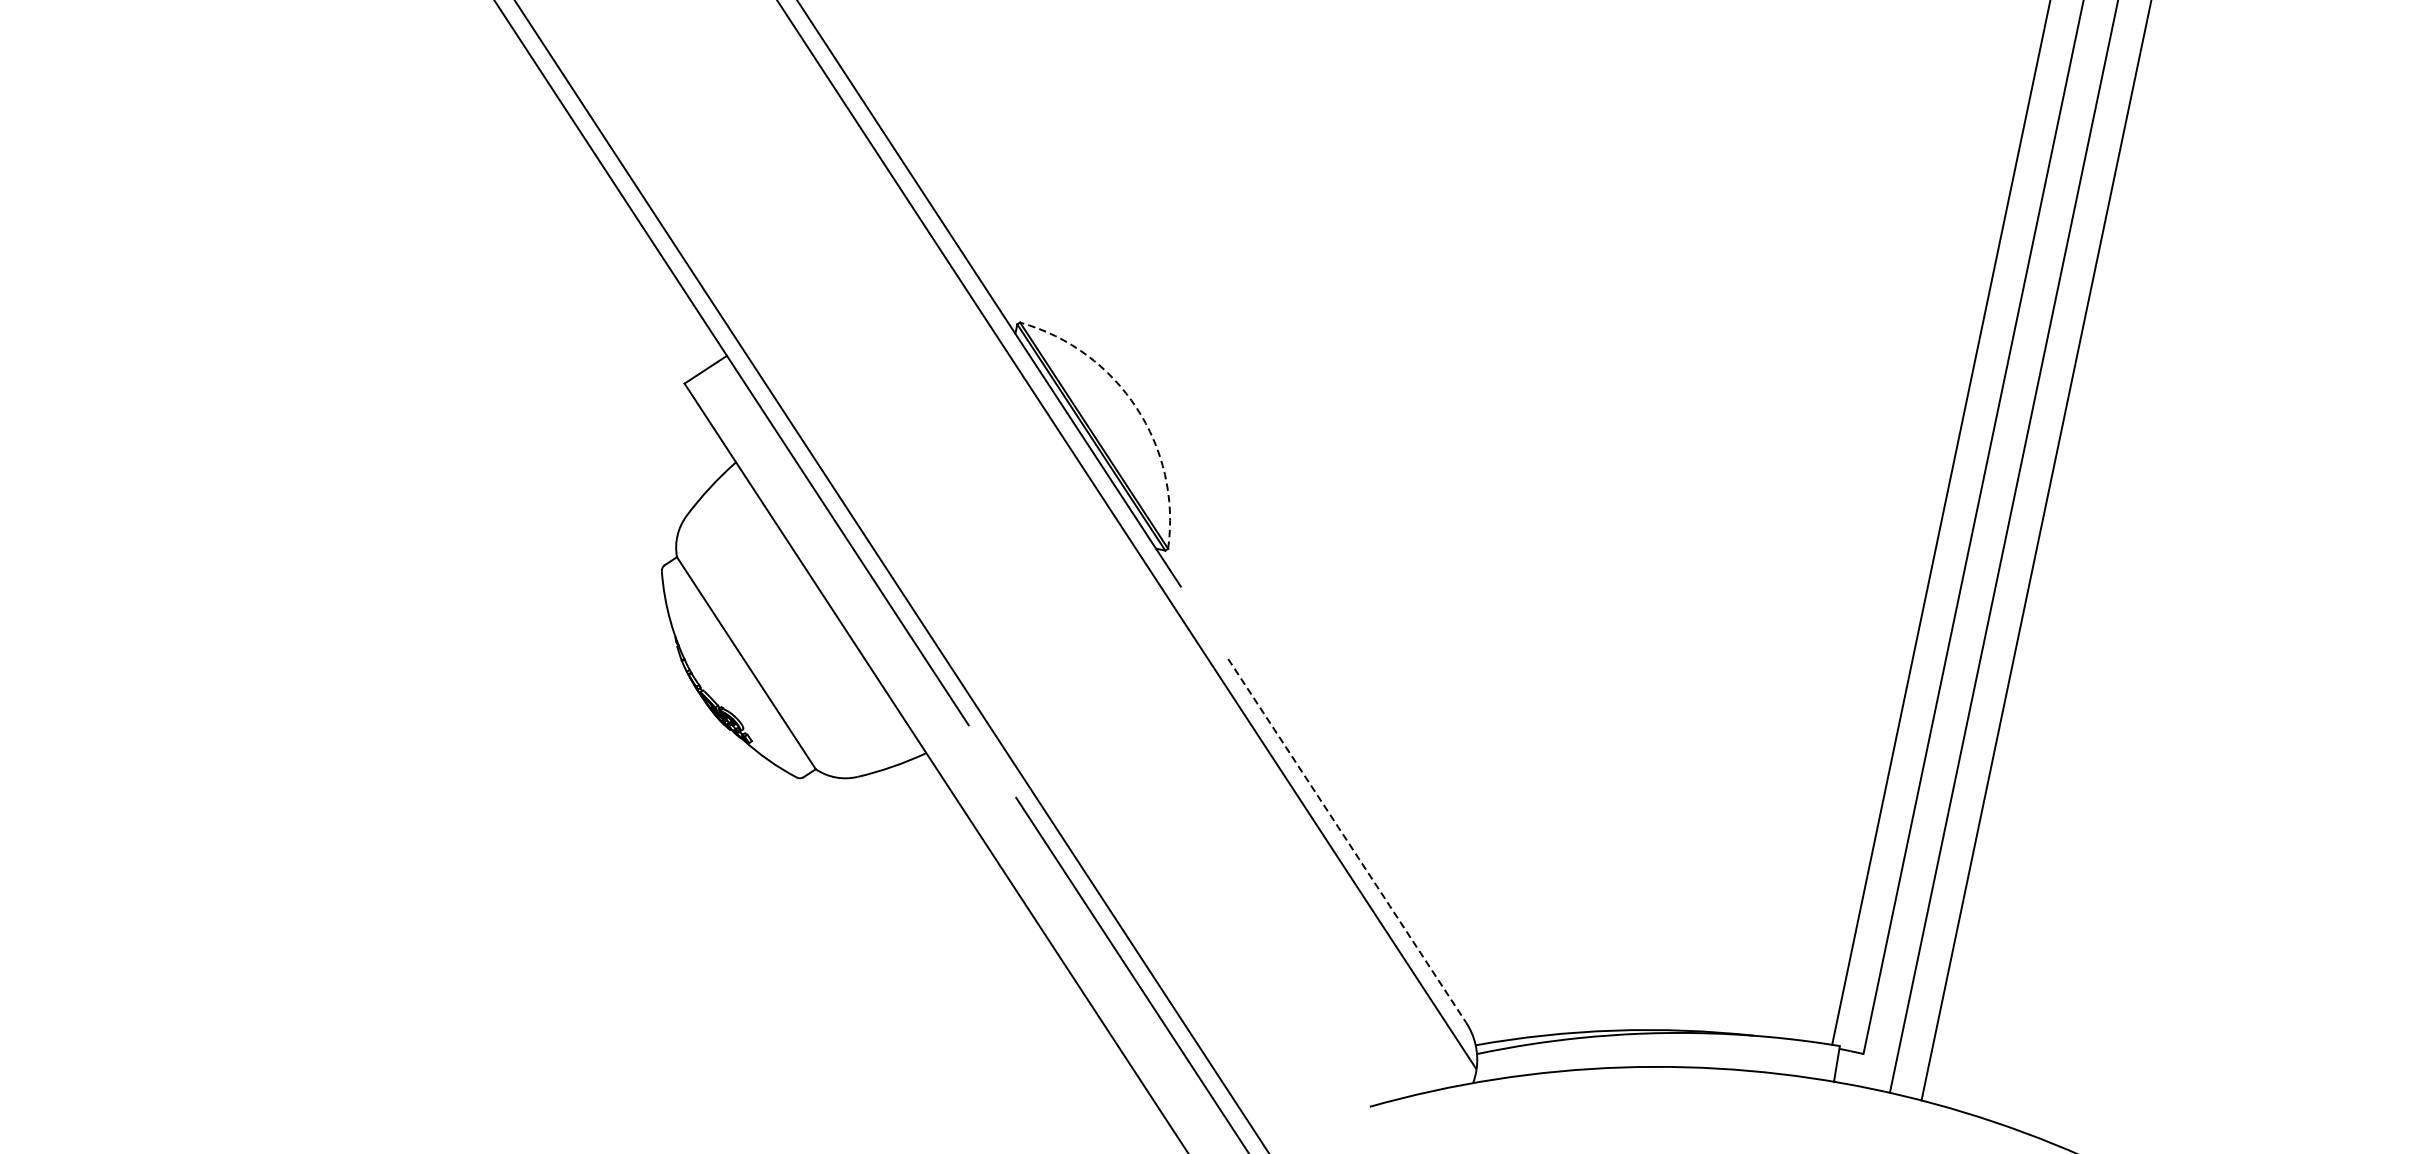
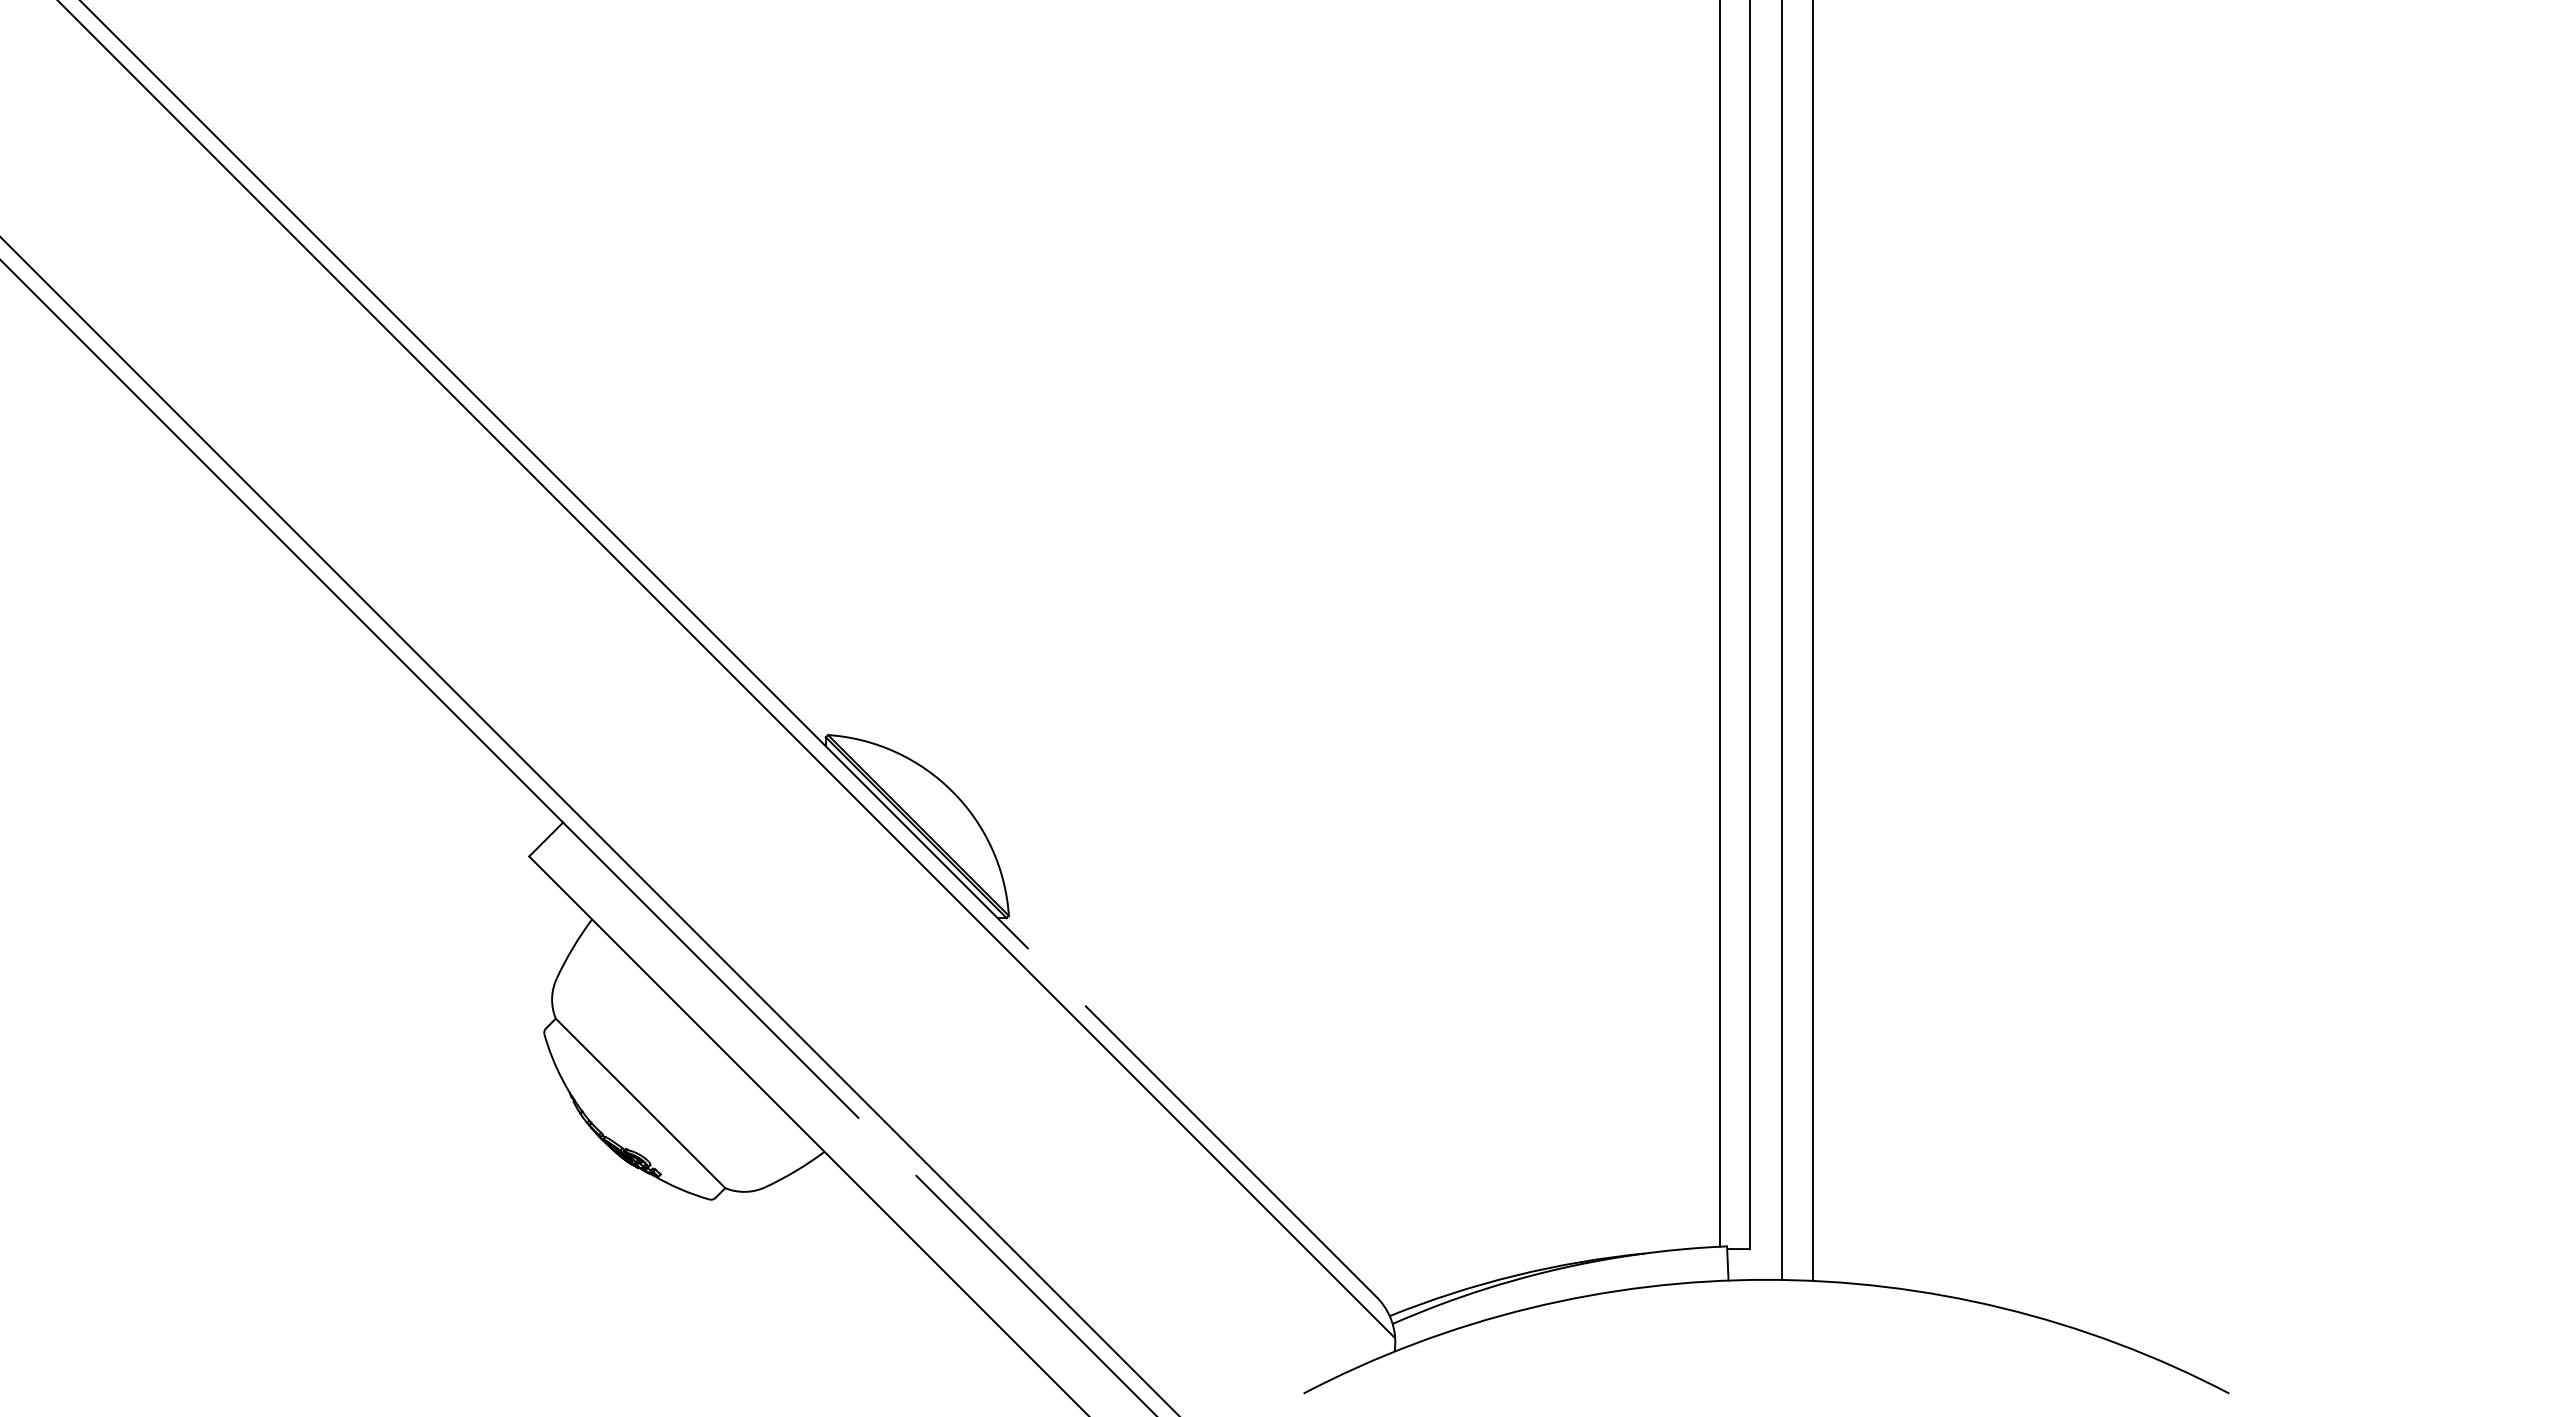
arc: (1136, 407) -> (952, 791), dashed -> solid
line: (1347, 840) -> (1231, 1151), dashed -> solid

